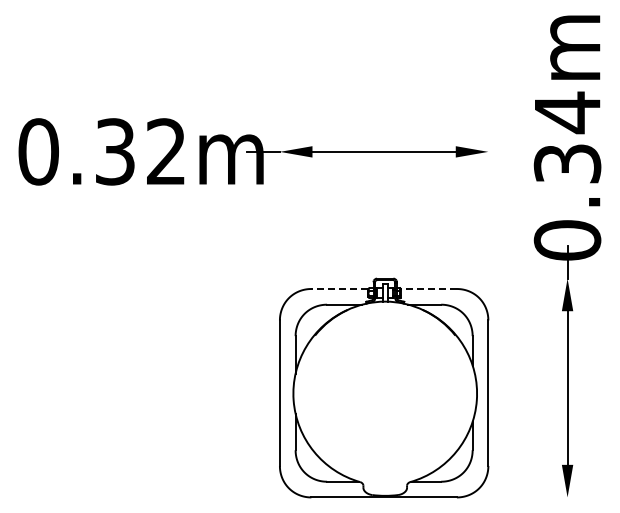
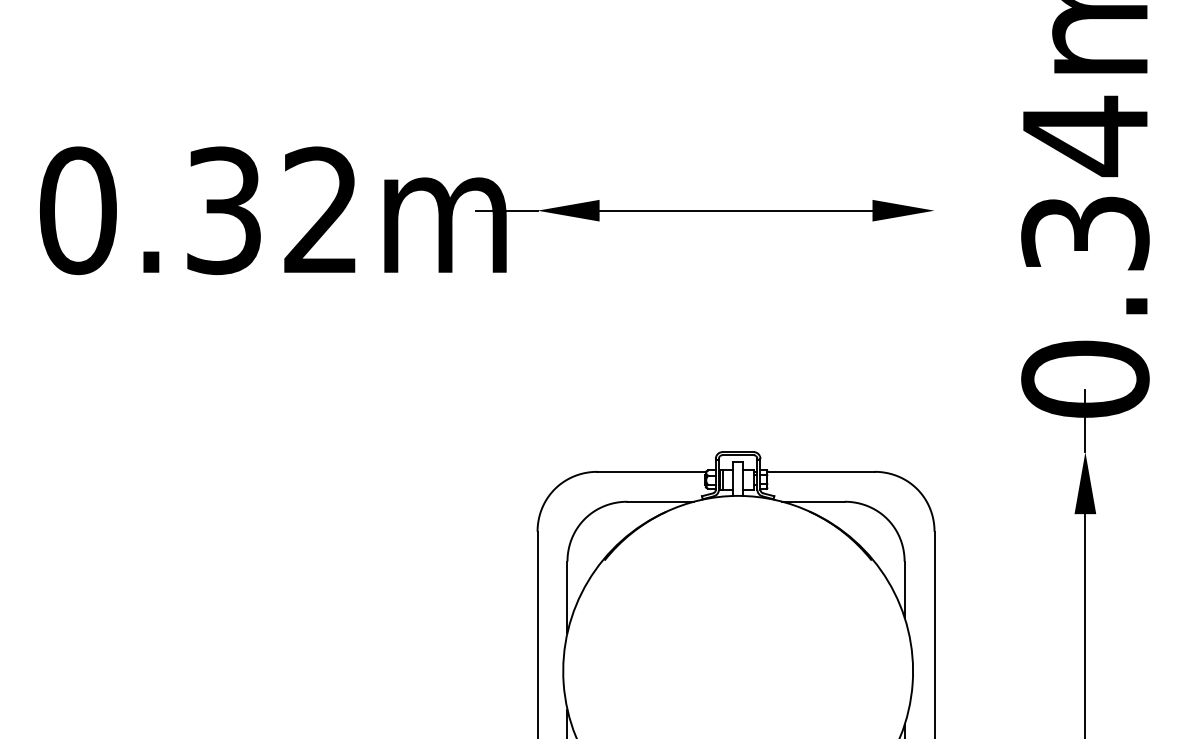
line: (339, 289) -> (651, 472), dashed -> solid
line: (428, 289) -> (820, 472), dashed -> solid

